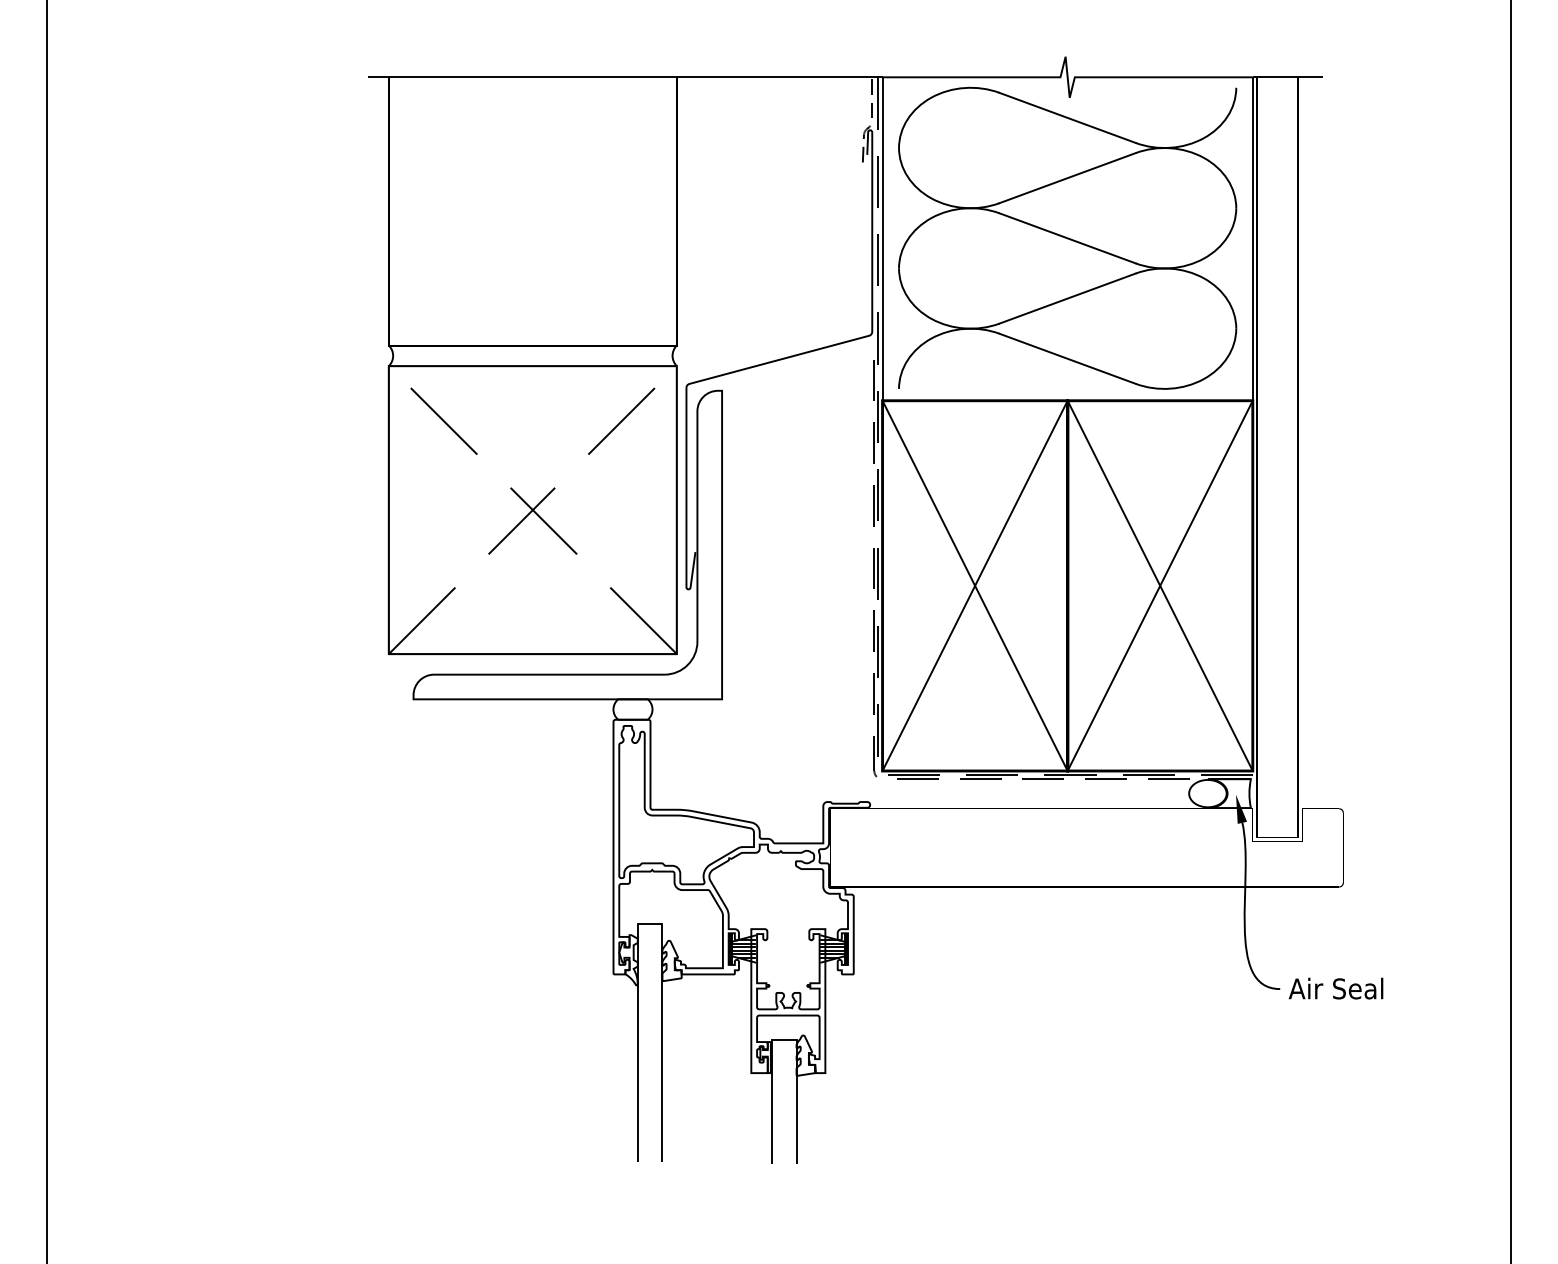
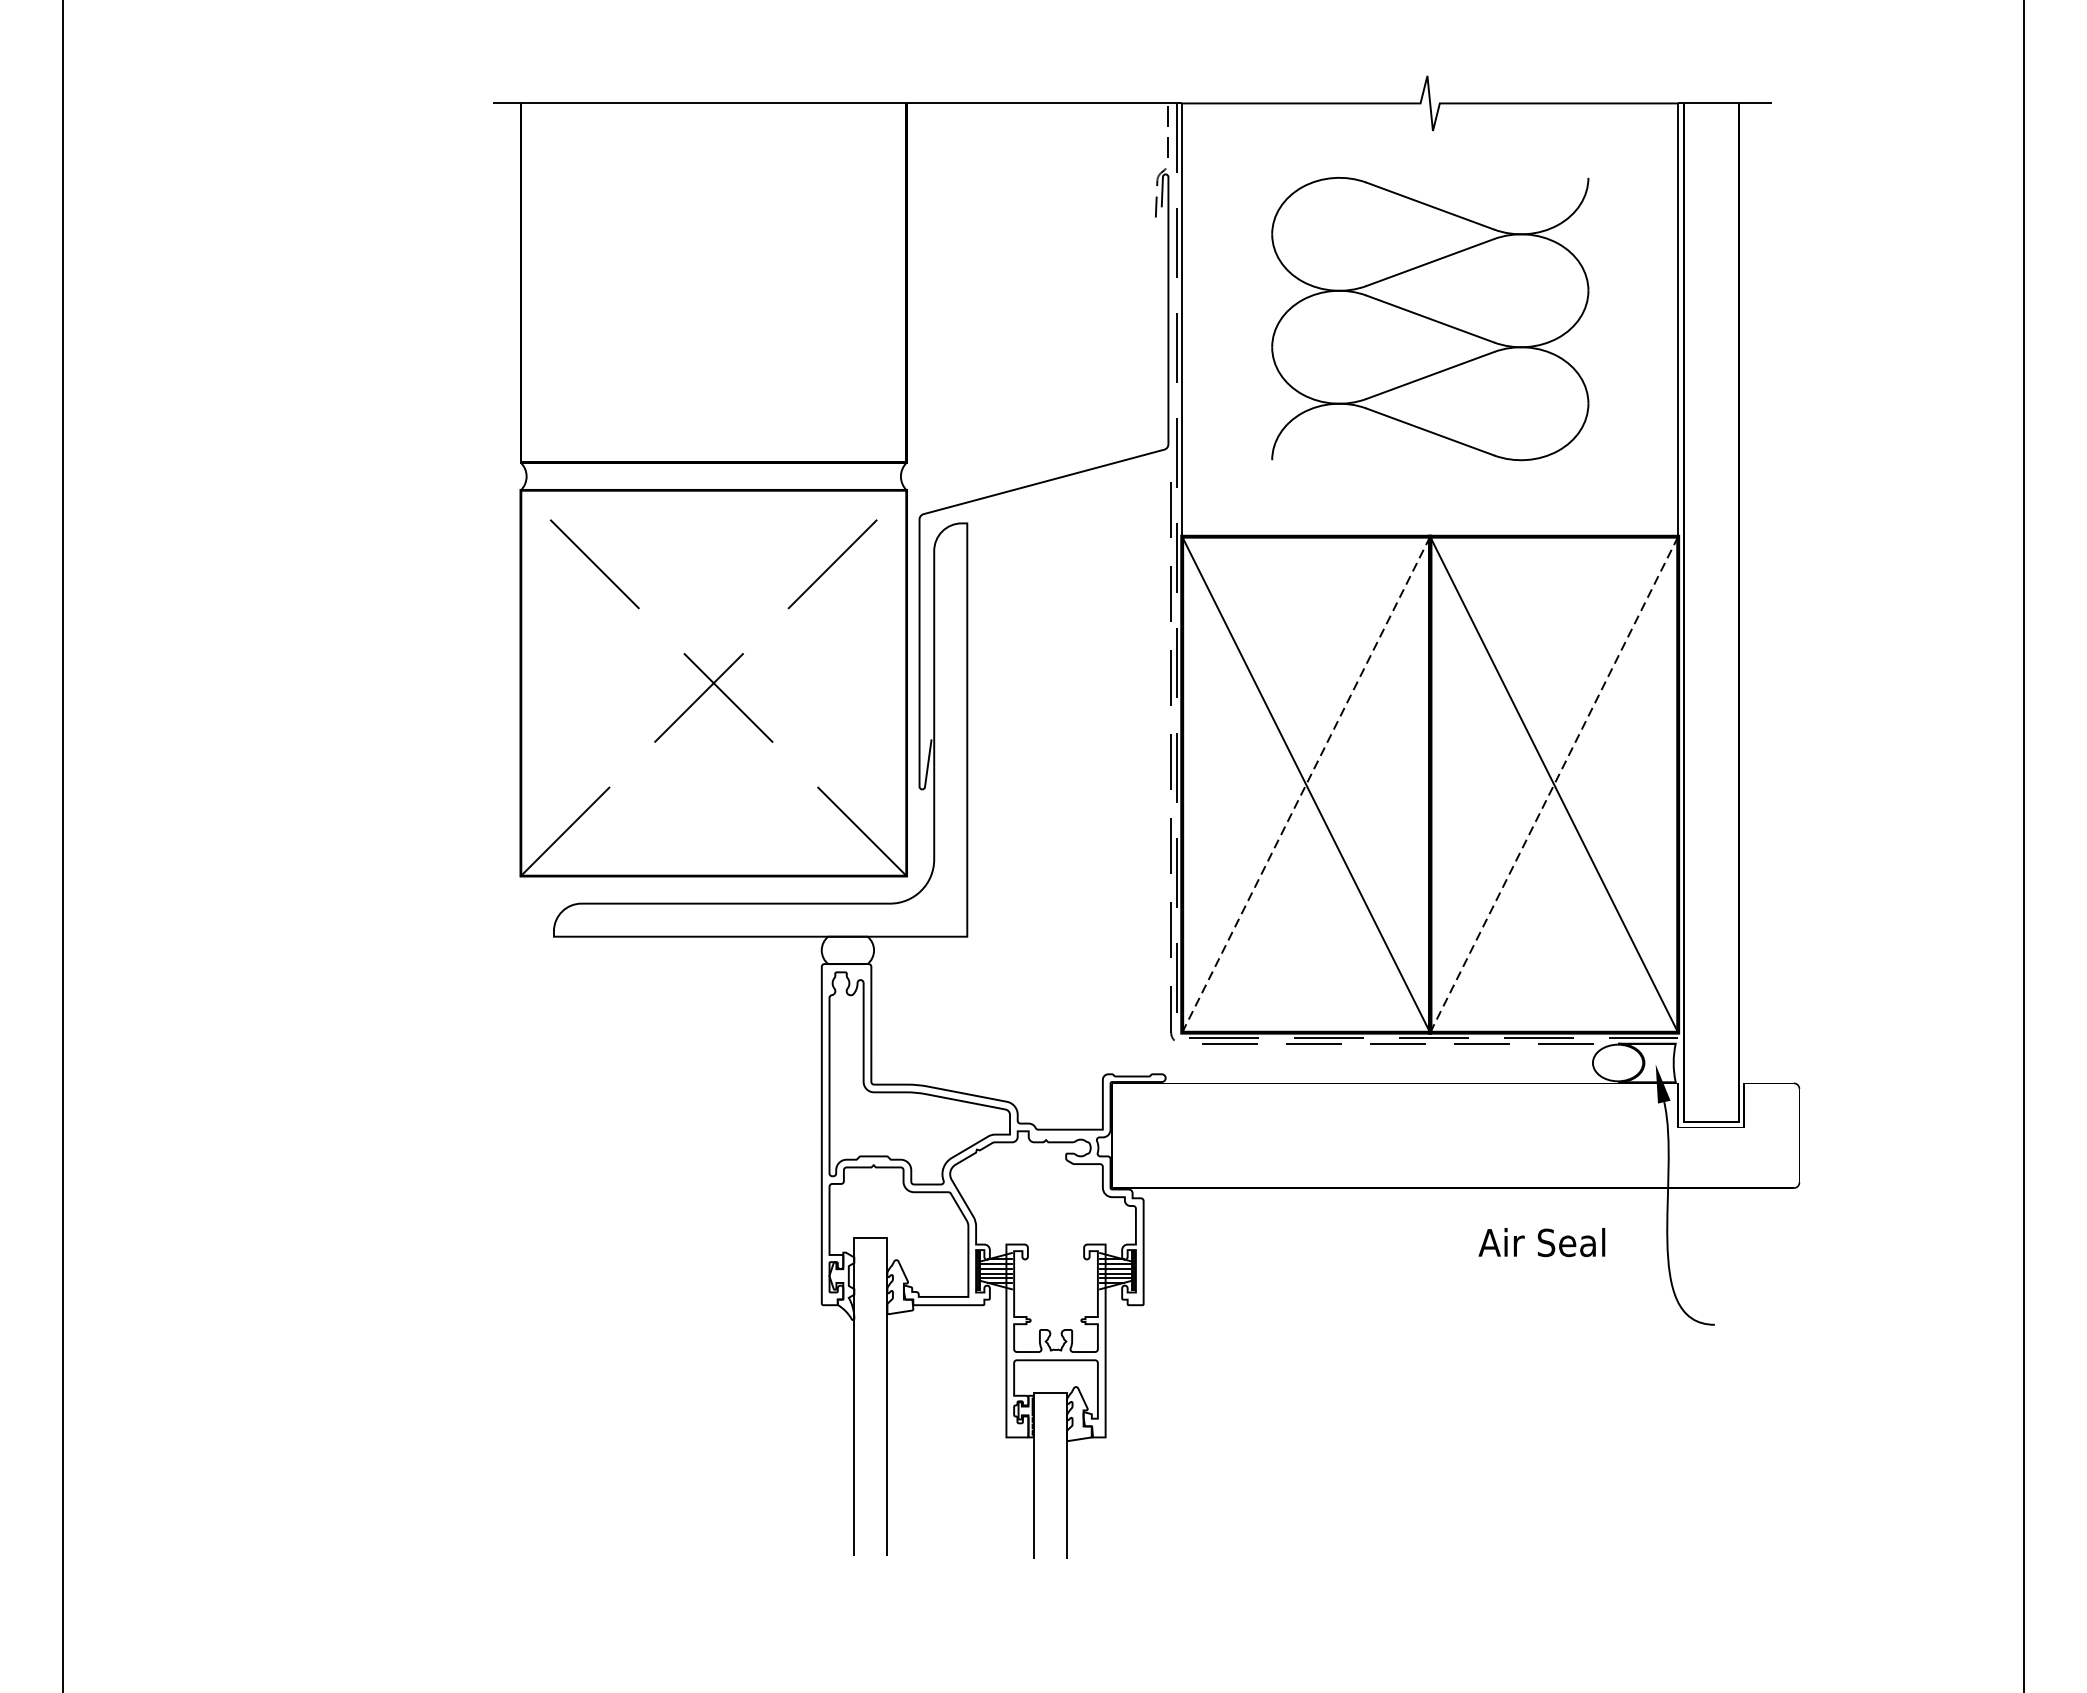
part: (1067, 237) -> (1429, 318), size x0.7
line: (975, 585) -> (1306, 784), solid -> dashed
line: (1160, 585) -> (1554, 784), solid -> dashed
text: (1335, 988) -> (1541, 1242), moved

